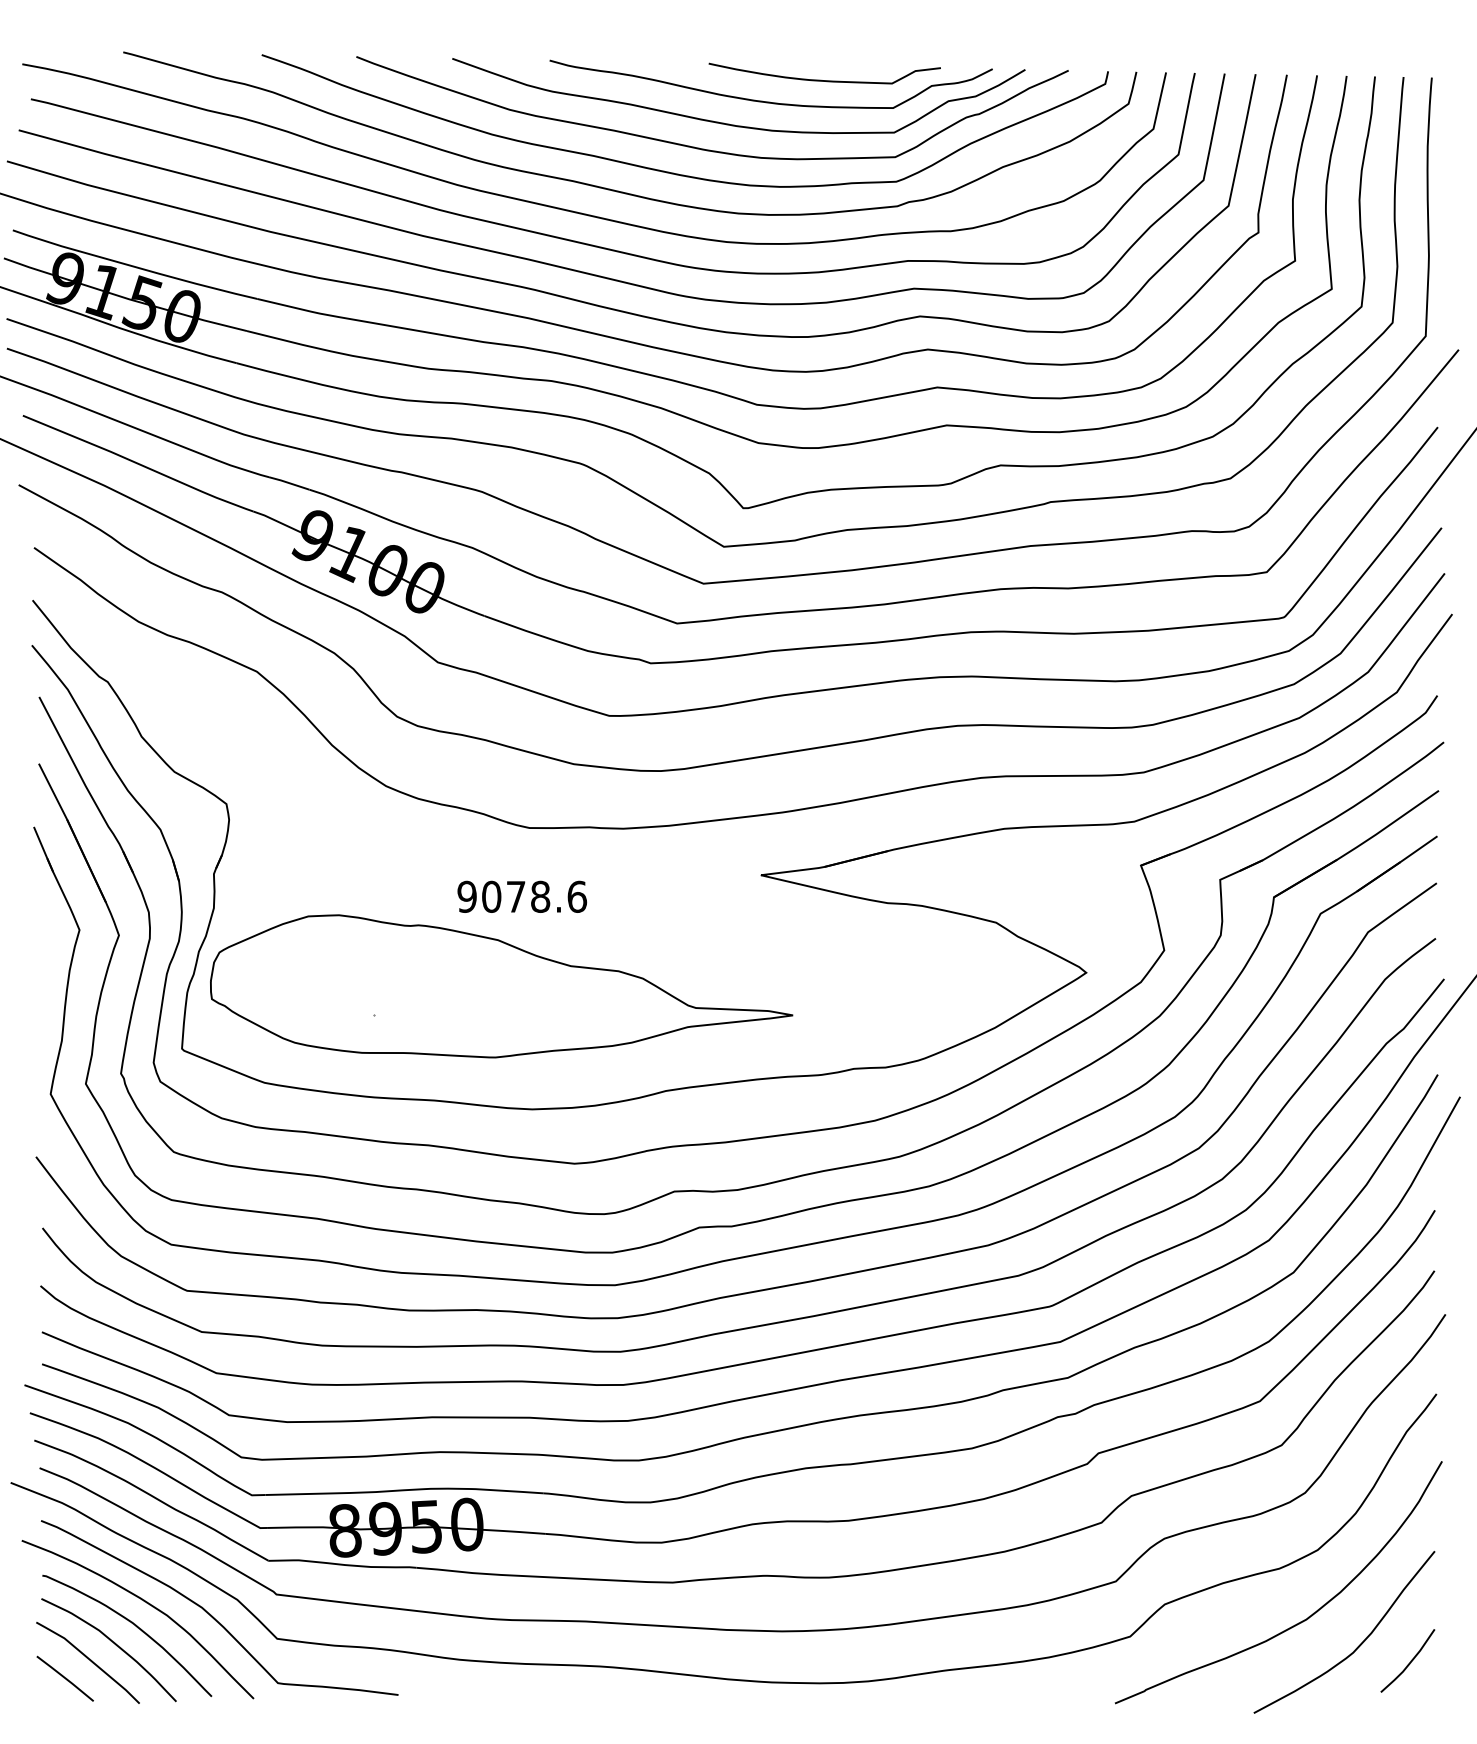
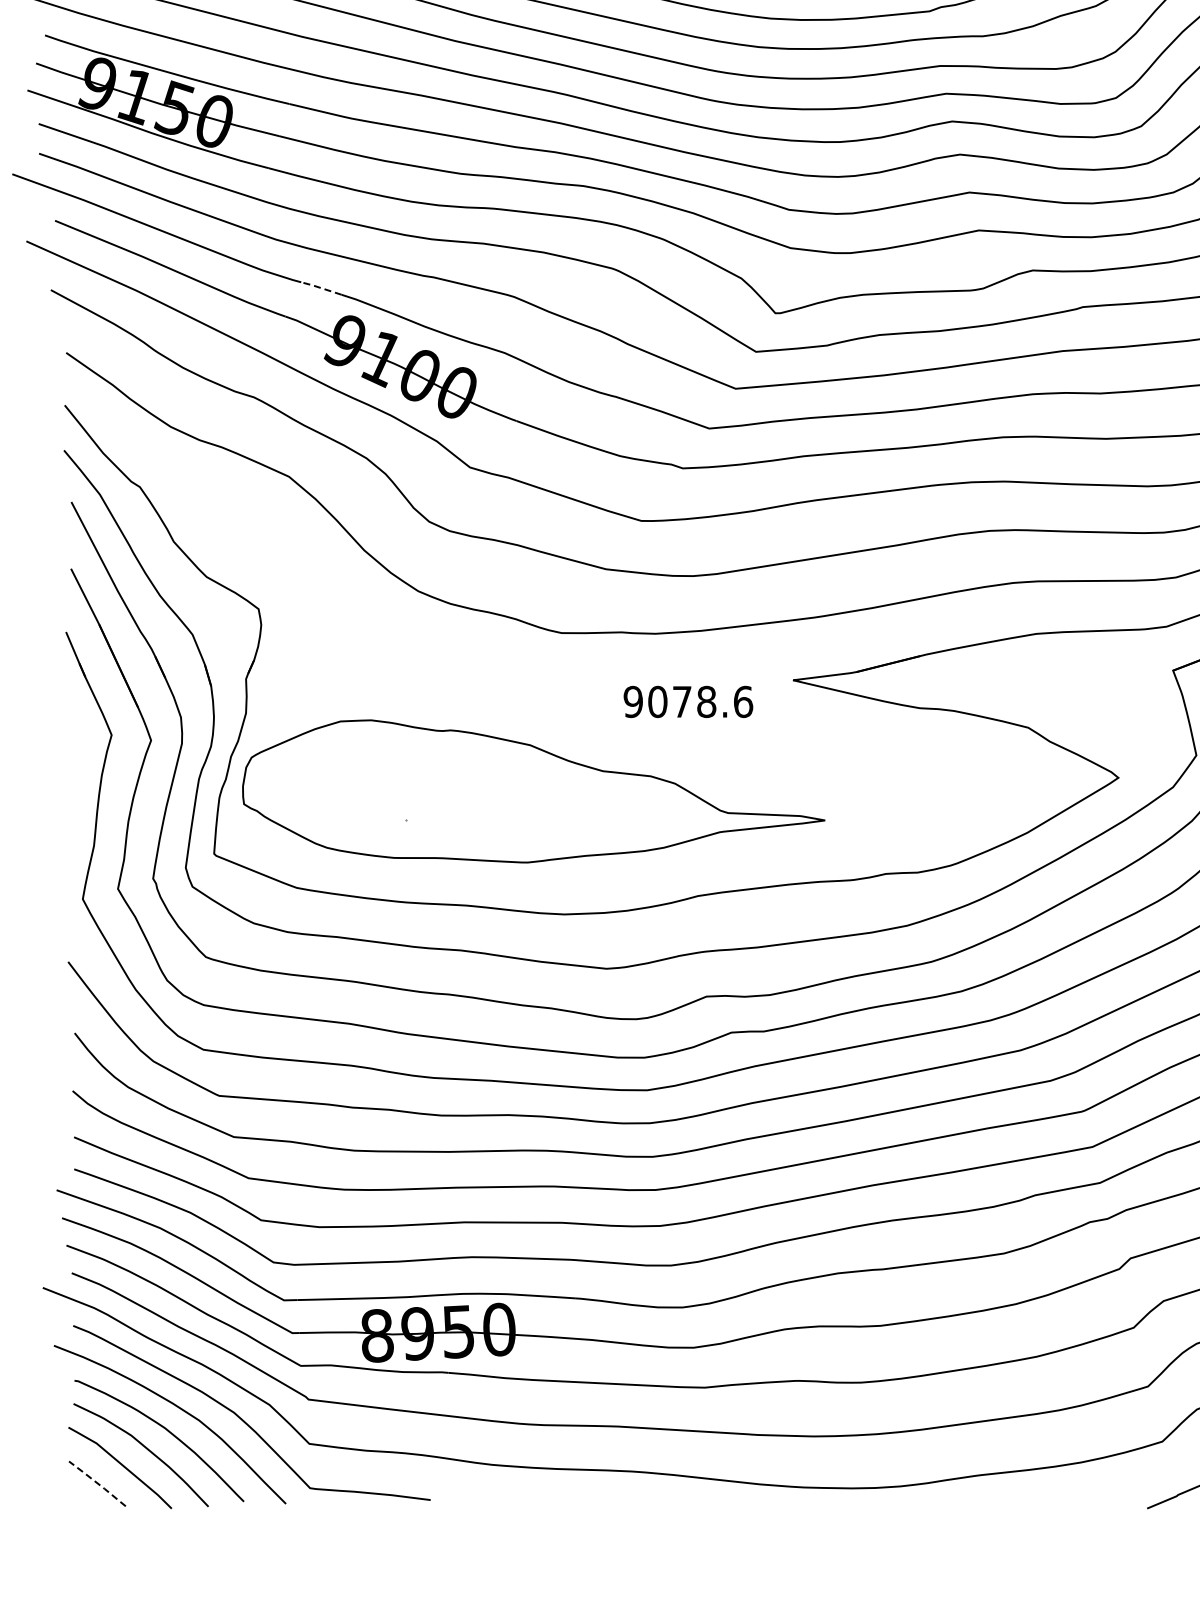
line: (288, 482) -> (320, 287), solid -> dashed
text: (522, 896) -> (688, 701), moved
line: (65, 1678) -> (97, 1483), solid -> dashed

